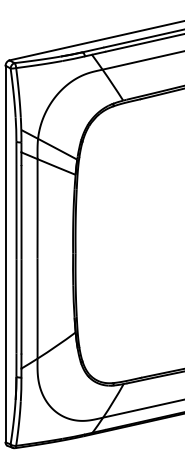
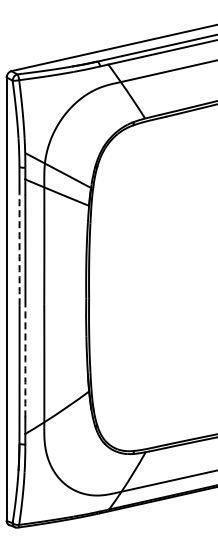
arc: (16, 211) -> (19, 249), solid -> dashed
arc: (21, 307) -> (25, 361), solid -> dashed

